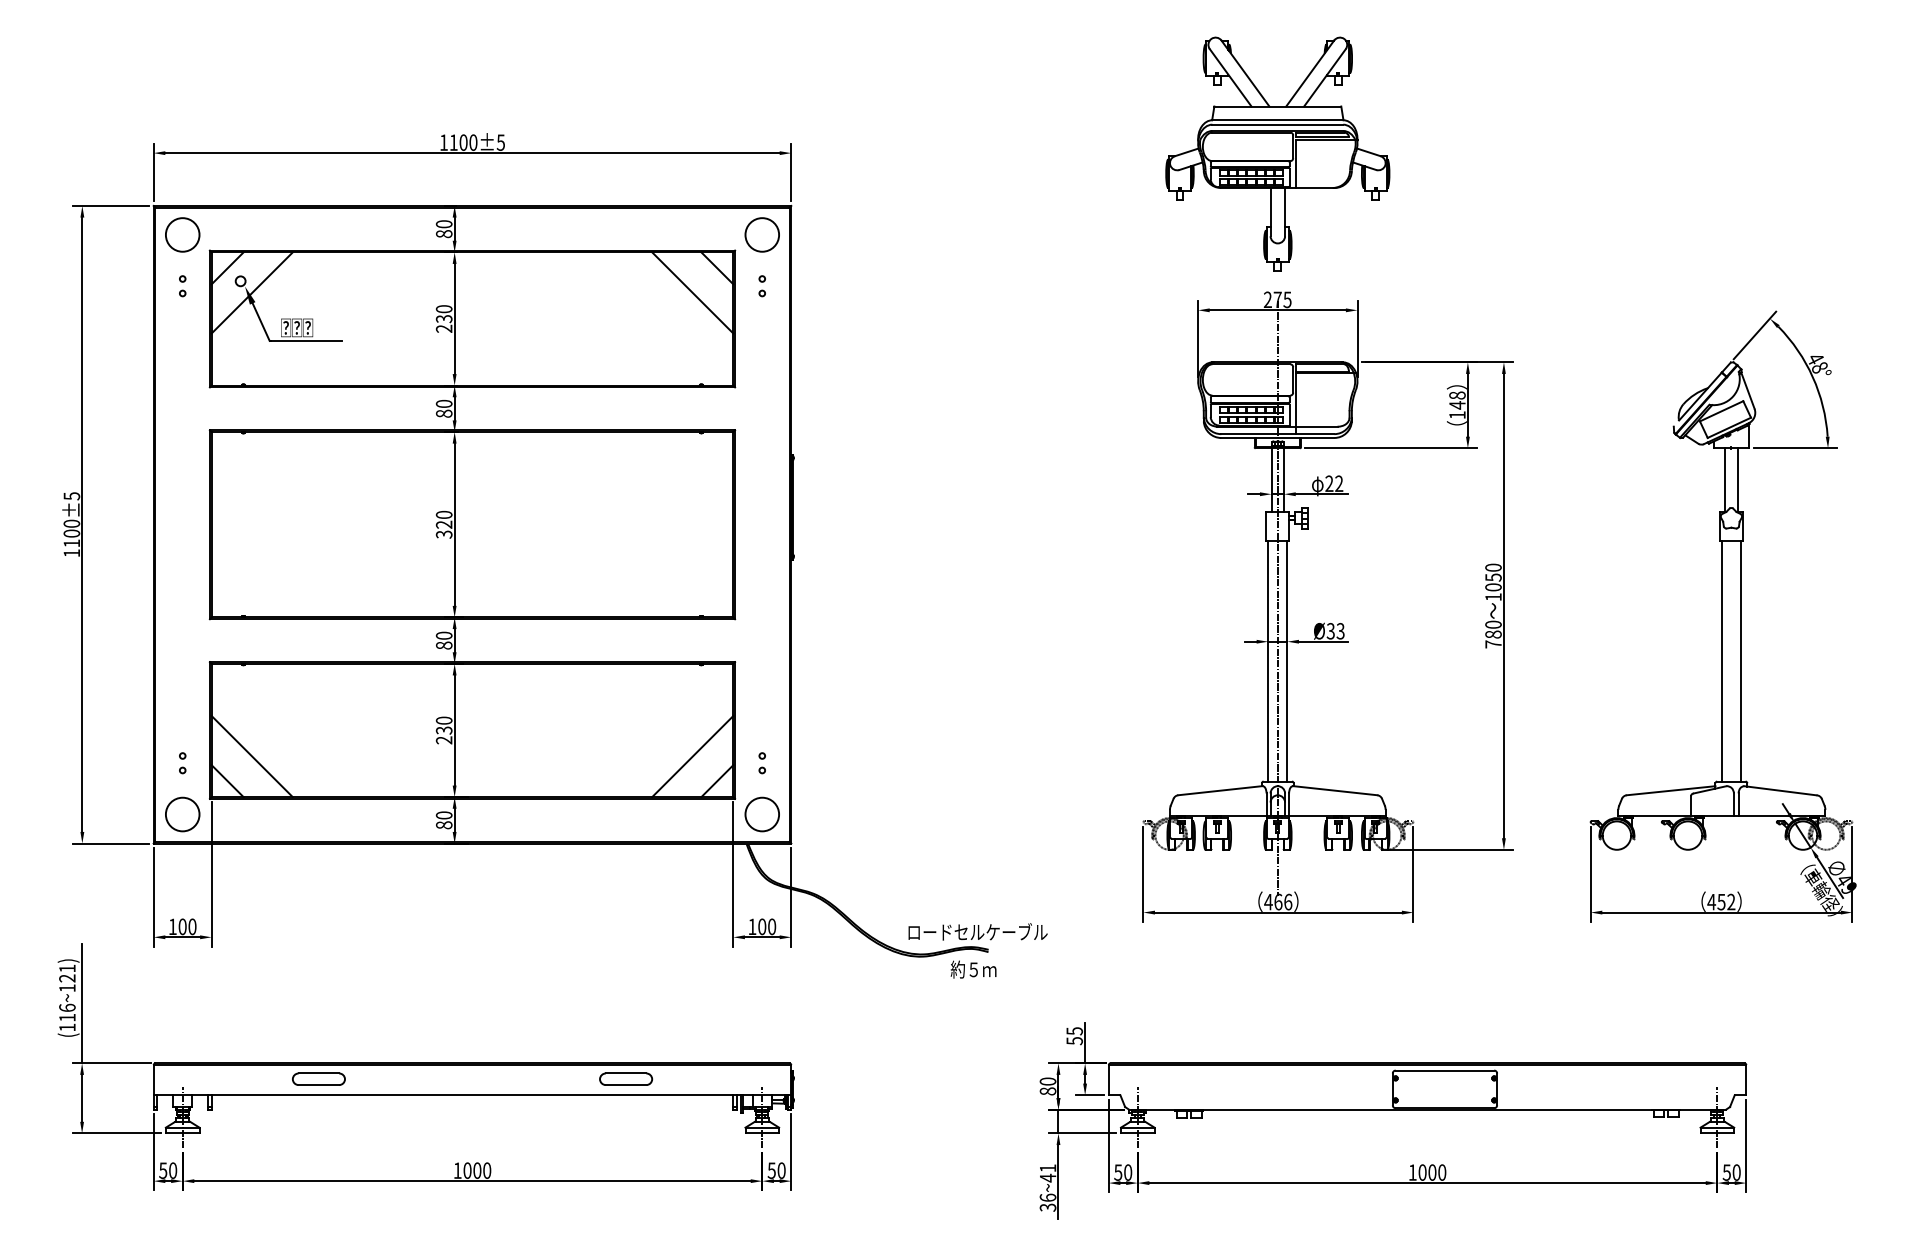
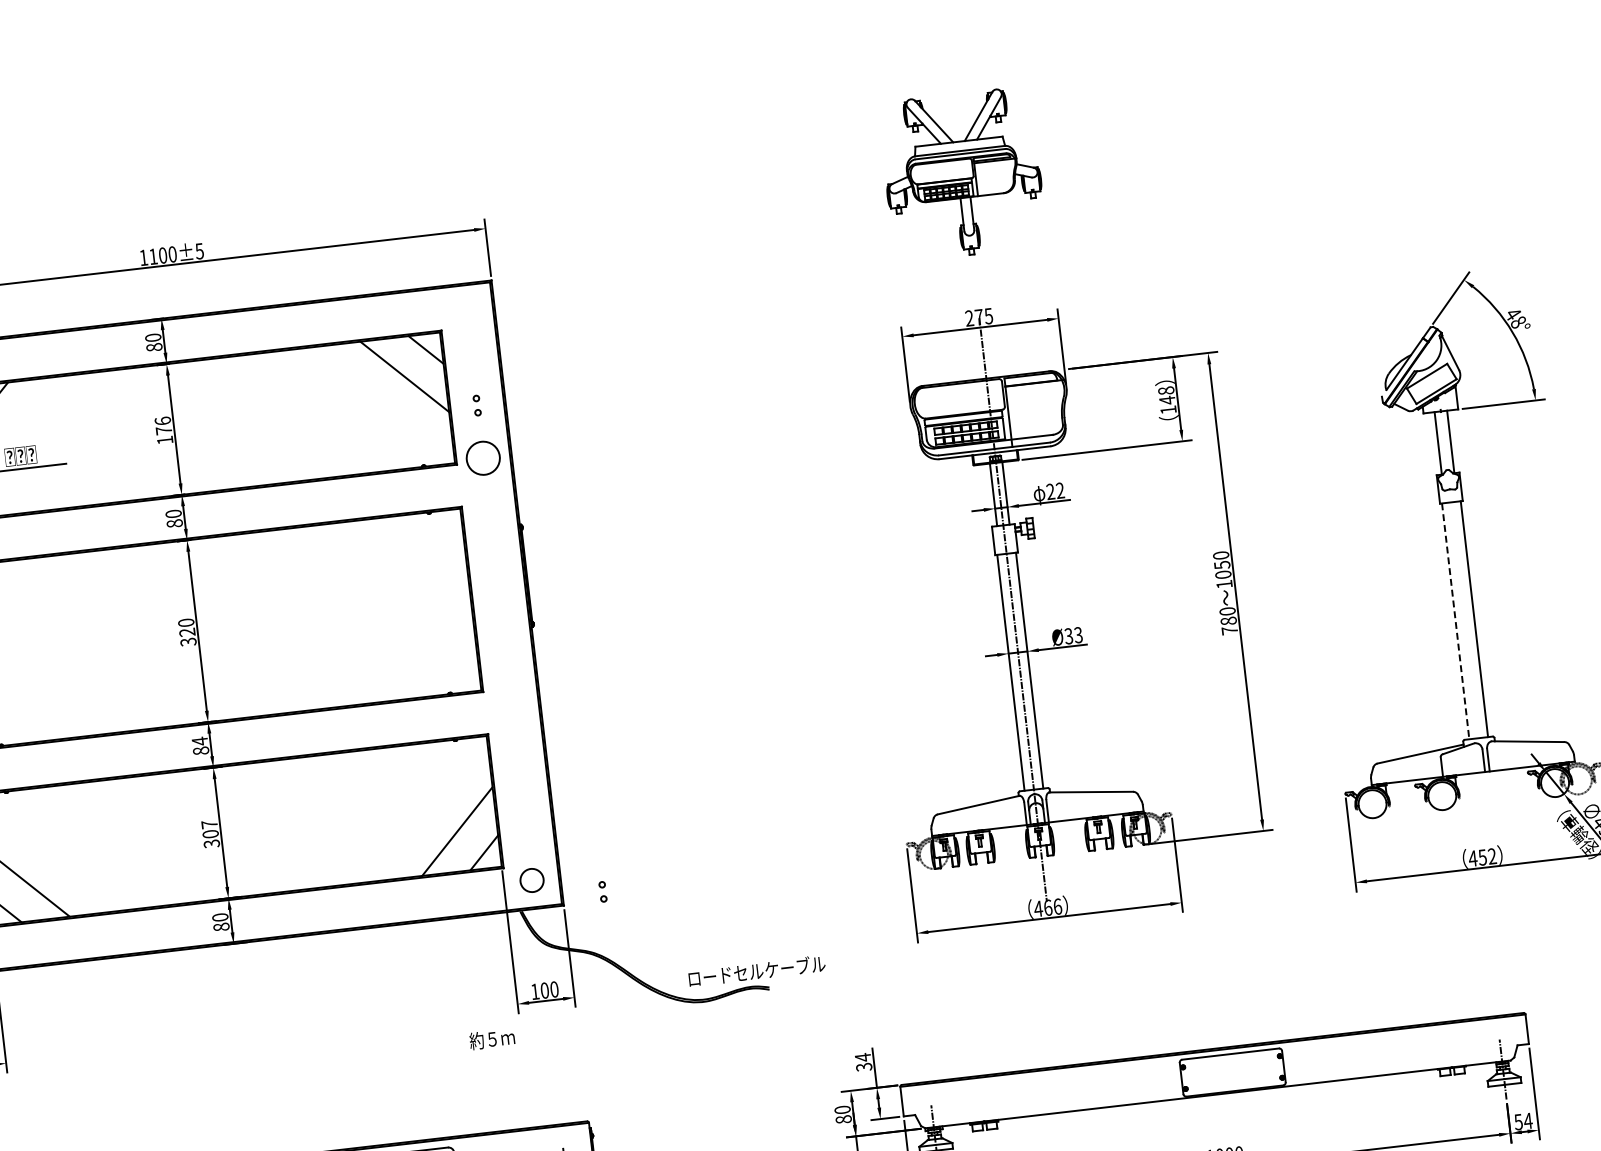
part: (1277, 153) -> (962, 173), size x0.7
circle: (761, 234) -> (482, 457), moved
part: (761, 286) -> (476, 405), moved
text: (443, 318) -> (163, 430), 230 -> 176
text: (443, 635) -> (199, 741), 80 -> 84
line: (1721, 661) -> (1455, 621), solid -> dashed
text: (443, 730) -> (210, 834), 230 -> 307
part: (761, 763) -> (602, 892), moved
circle: (761, 814) -> (531, 880), size x0.7
text: (973, 969) -> (492, 1039), moved
text: (1074, 1035) -> (863, 1061), 55 -> 34
text: (1736, 1172) -> (1528, 1120), 50 -> 54

